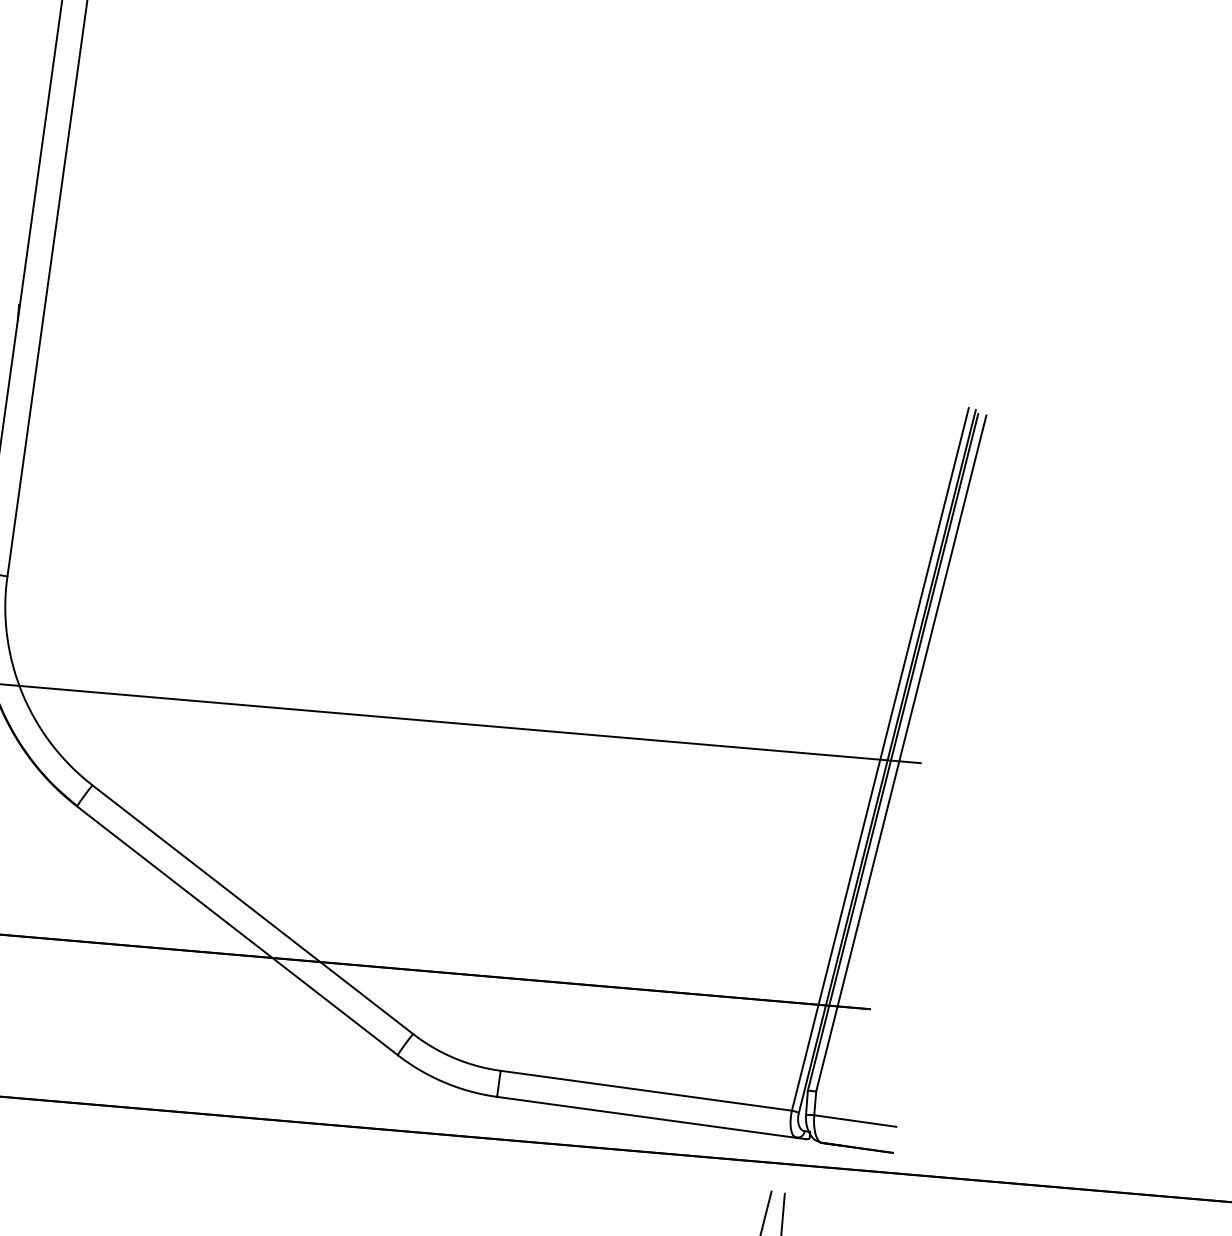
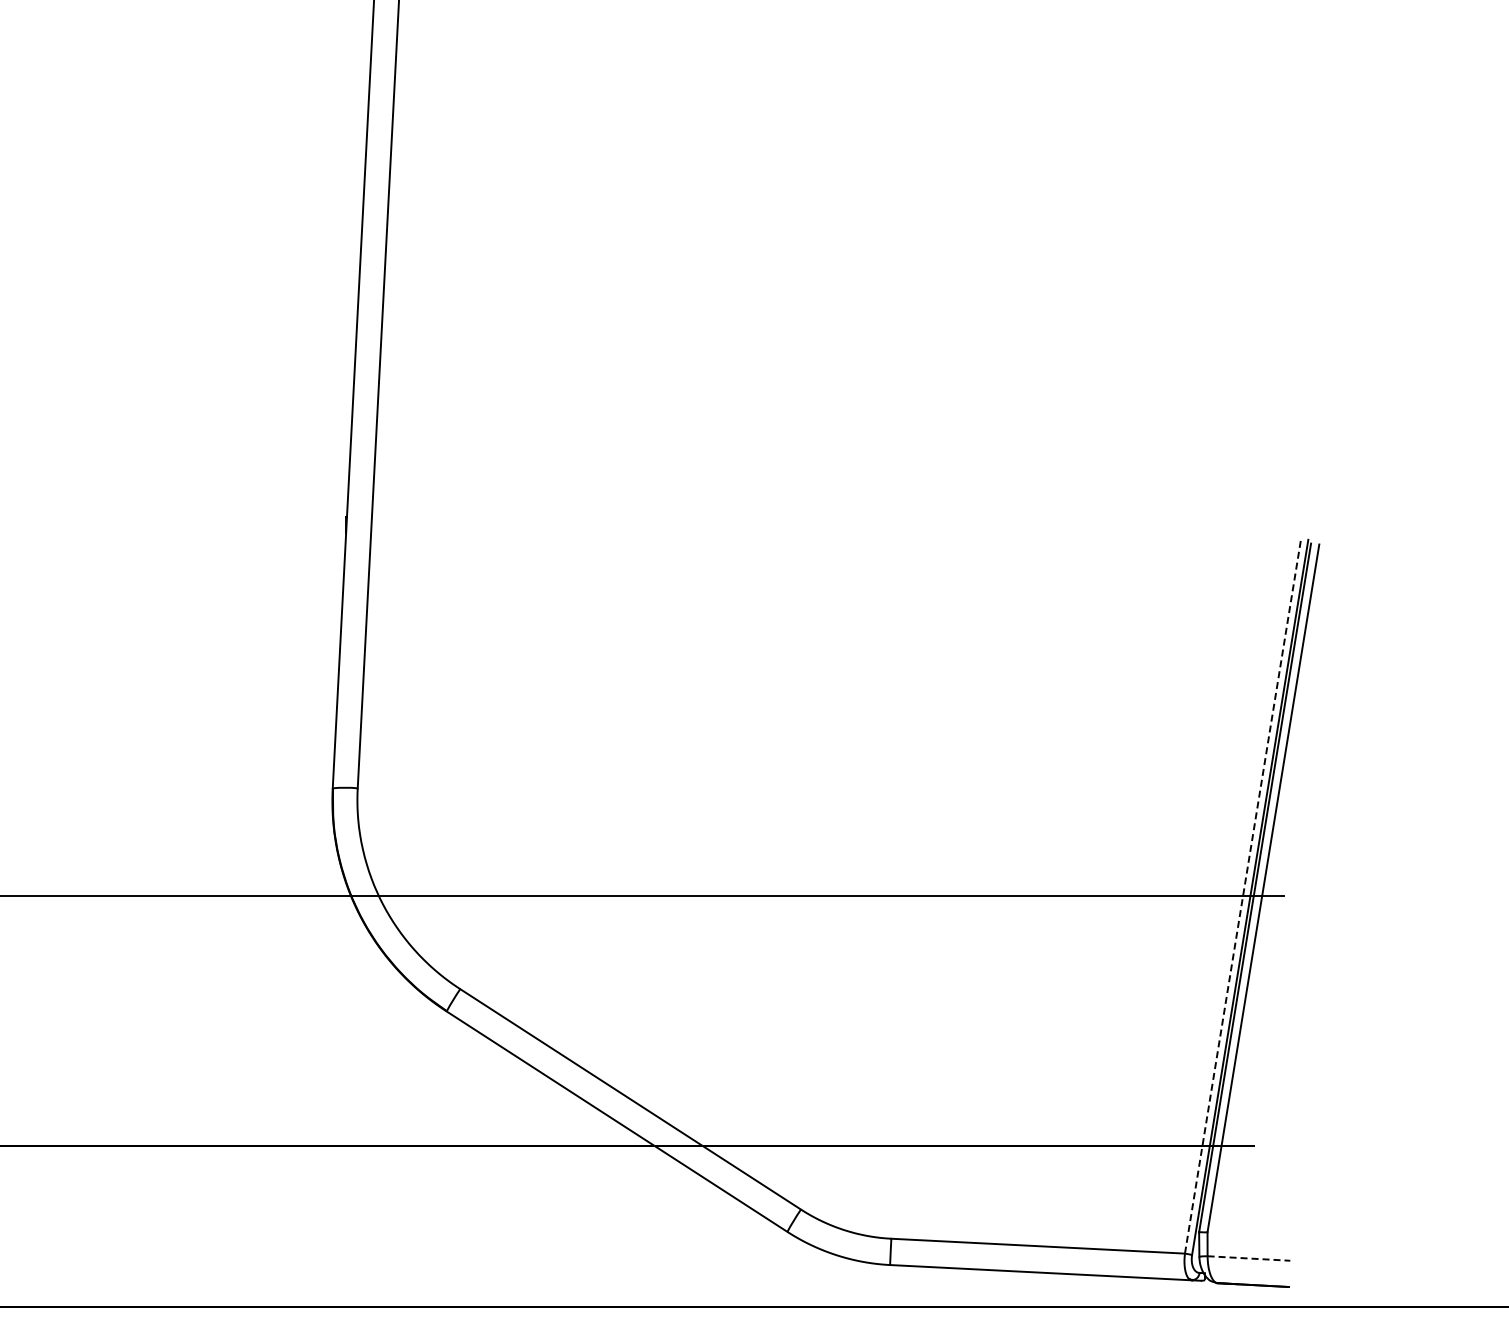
line: (880, 758) -> (1243, 895), solid -> dashed
line: (855, 1121) -> (1249, 1258), solid -> dashed

